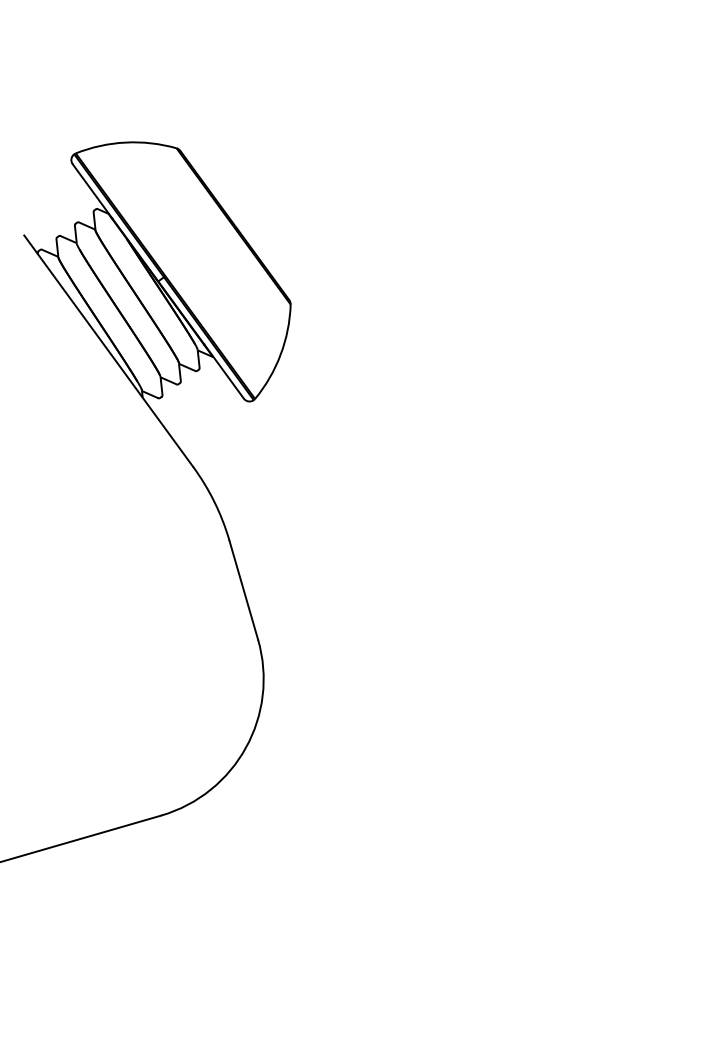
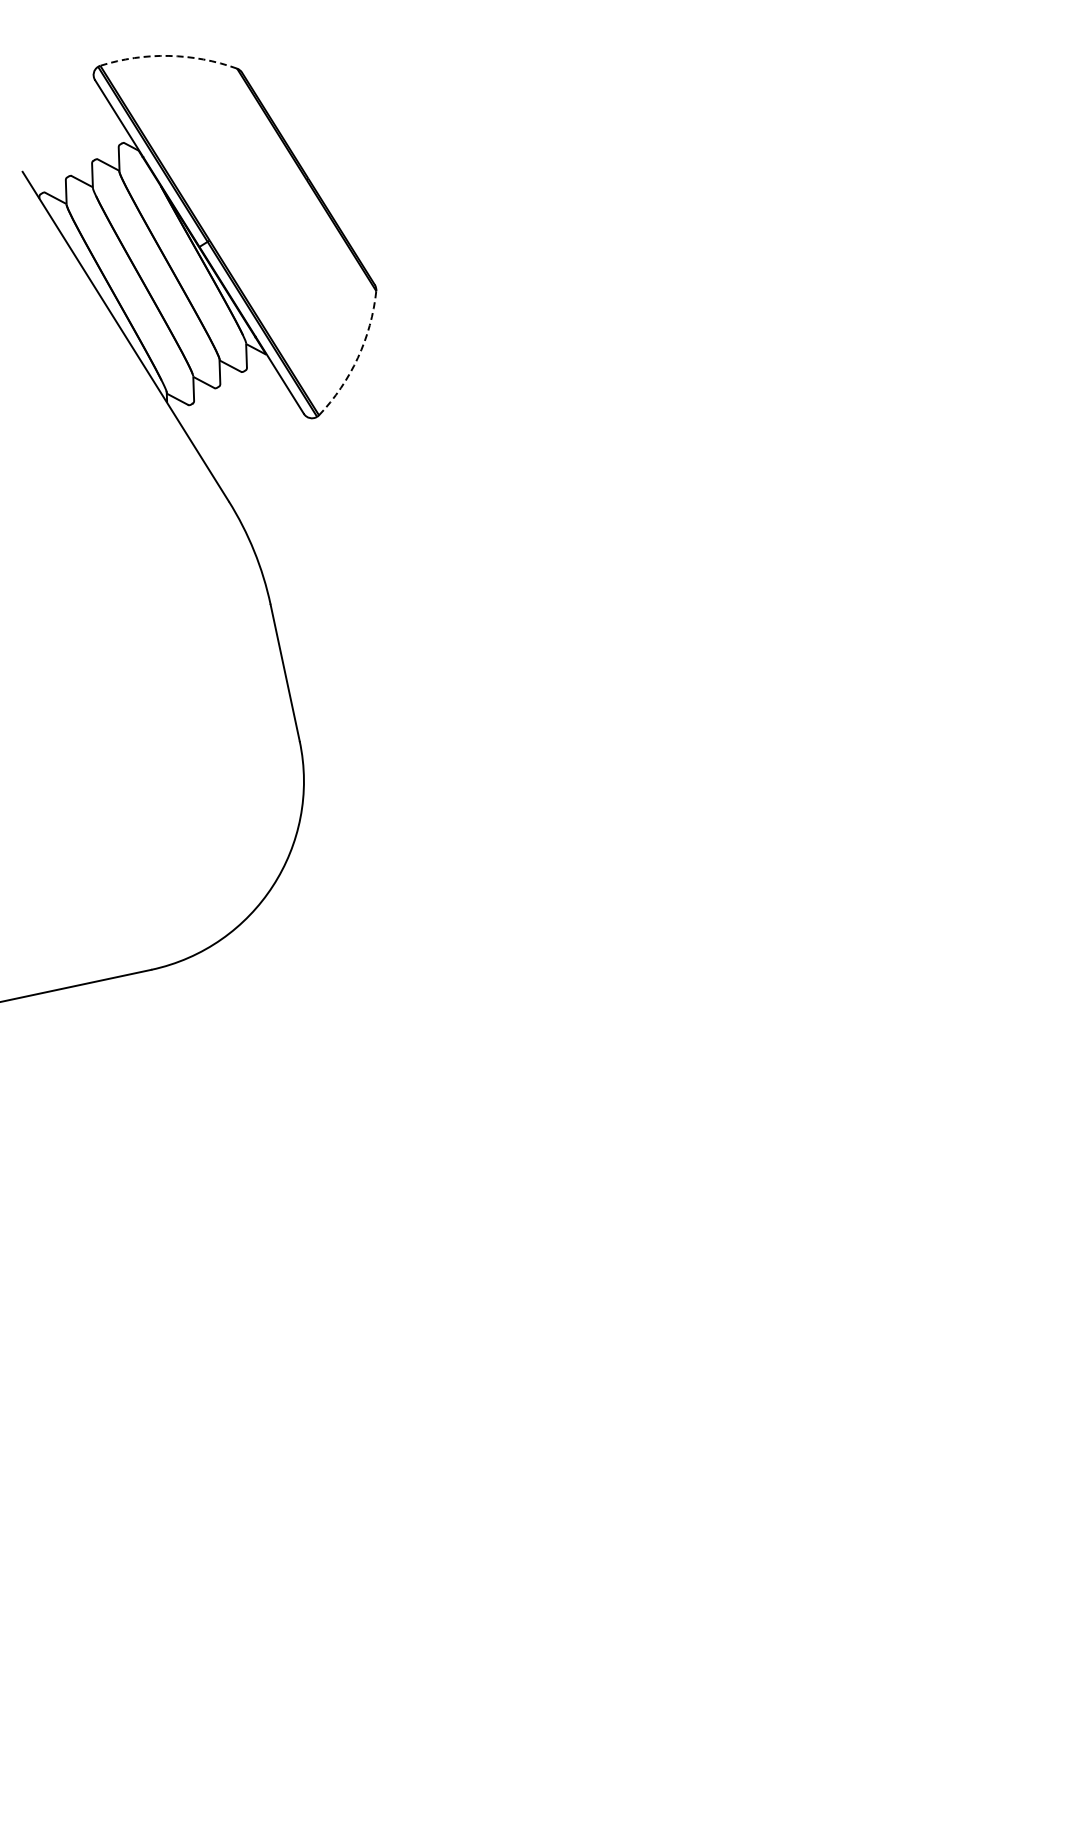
arc: (125, 142) -> (168, 55), solid -> dashed
arc: (280, 354) -> (357, 357), solid -> dashed

